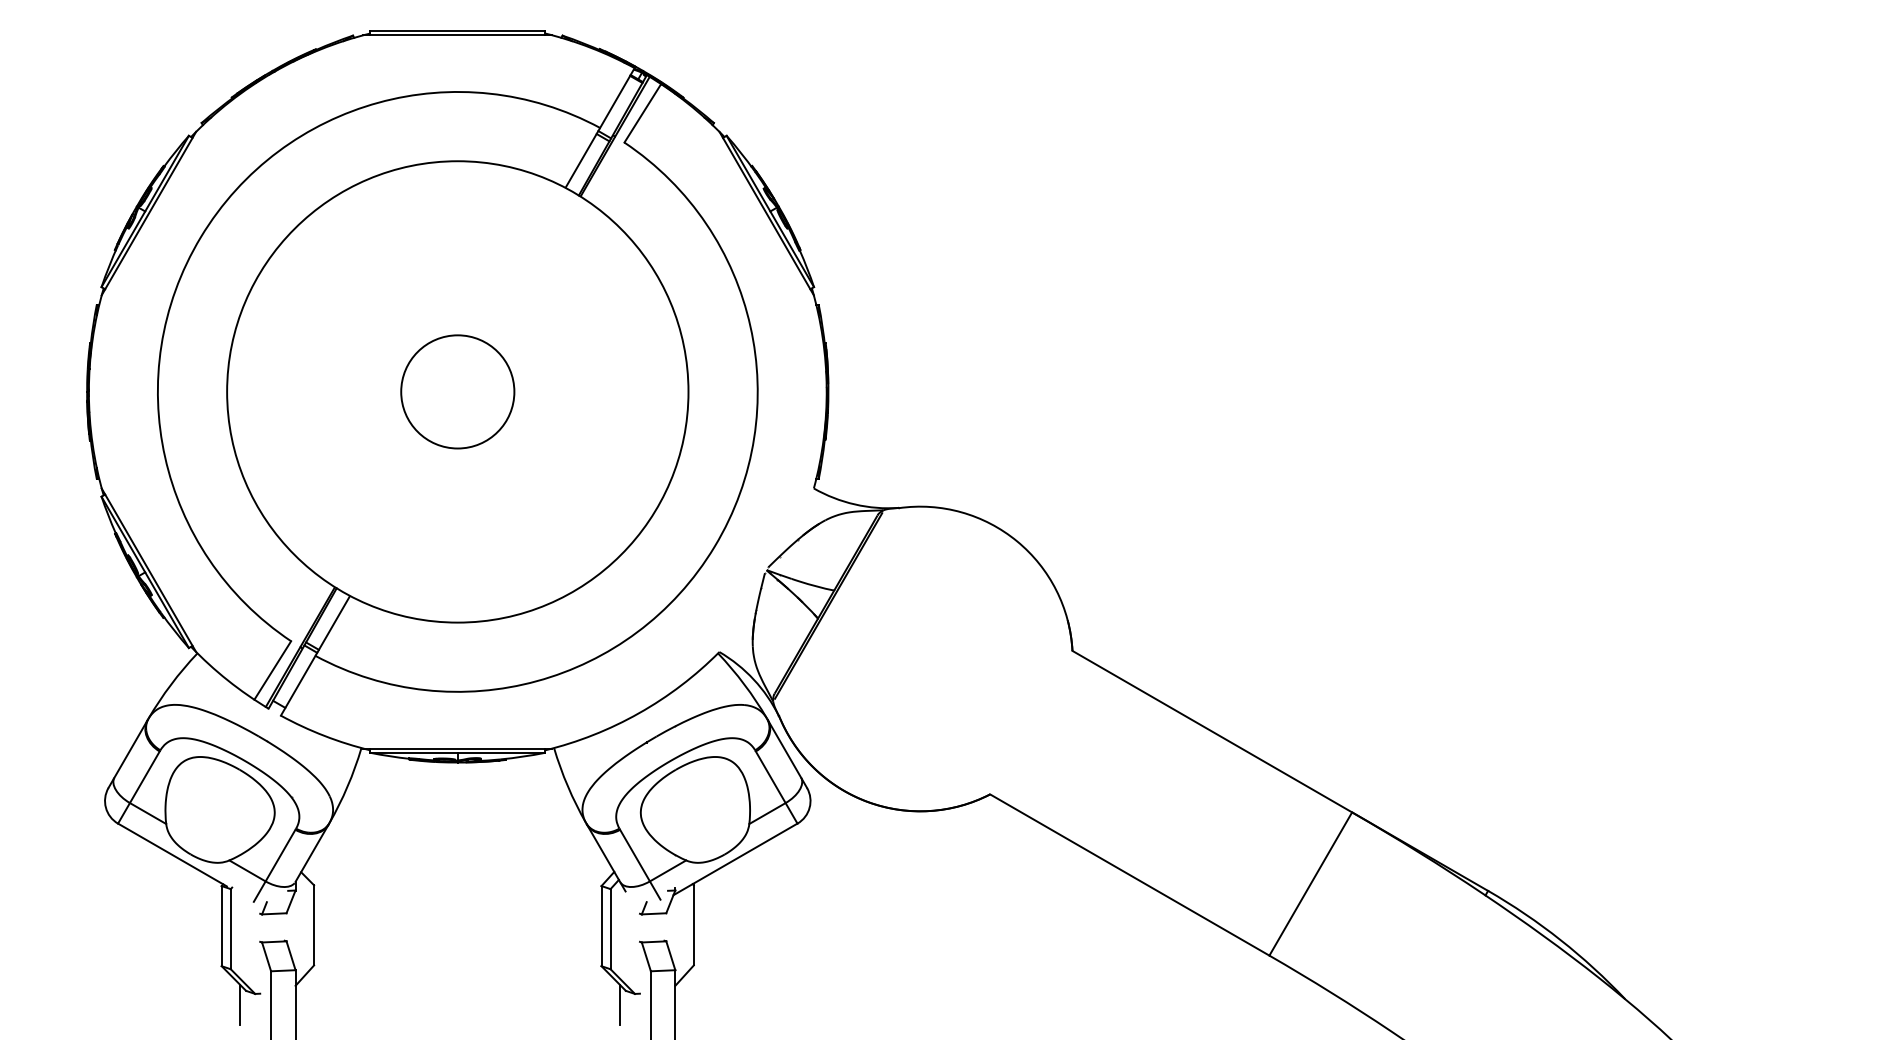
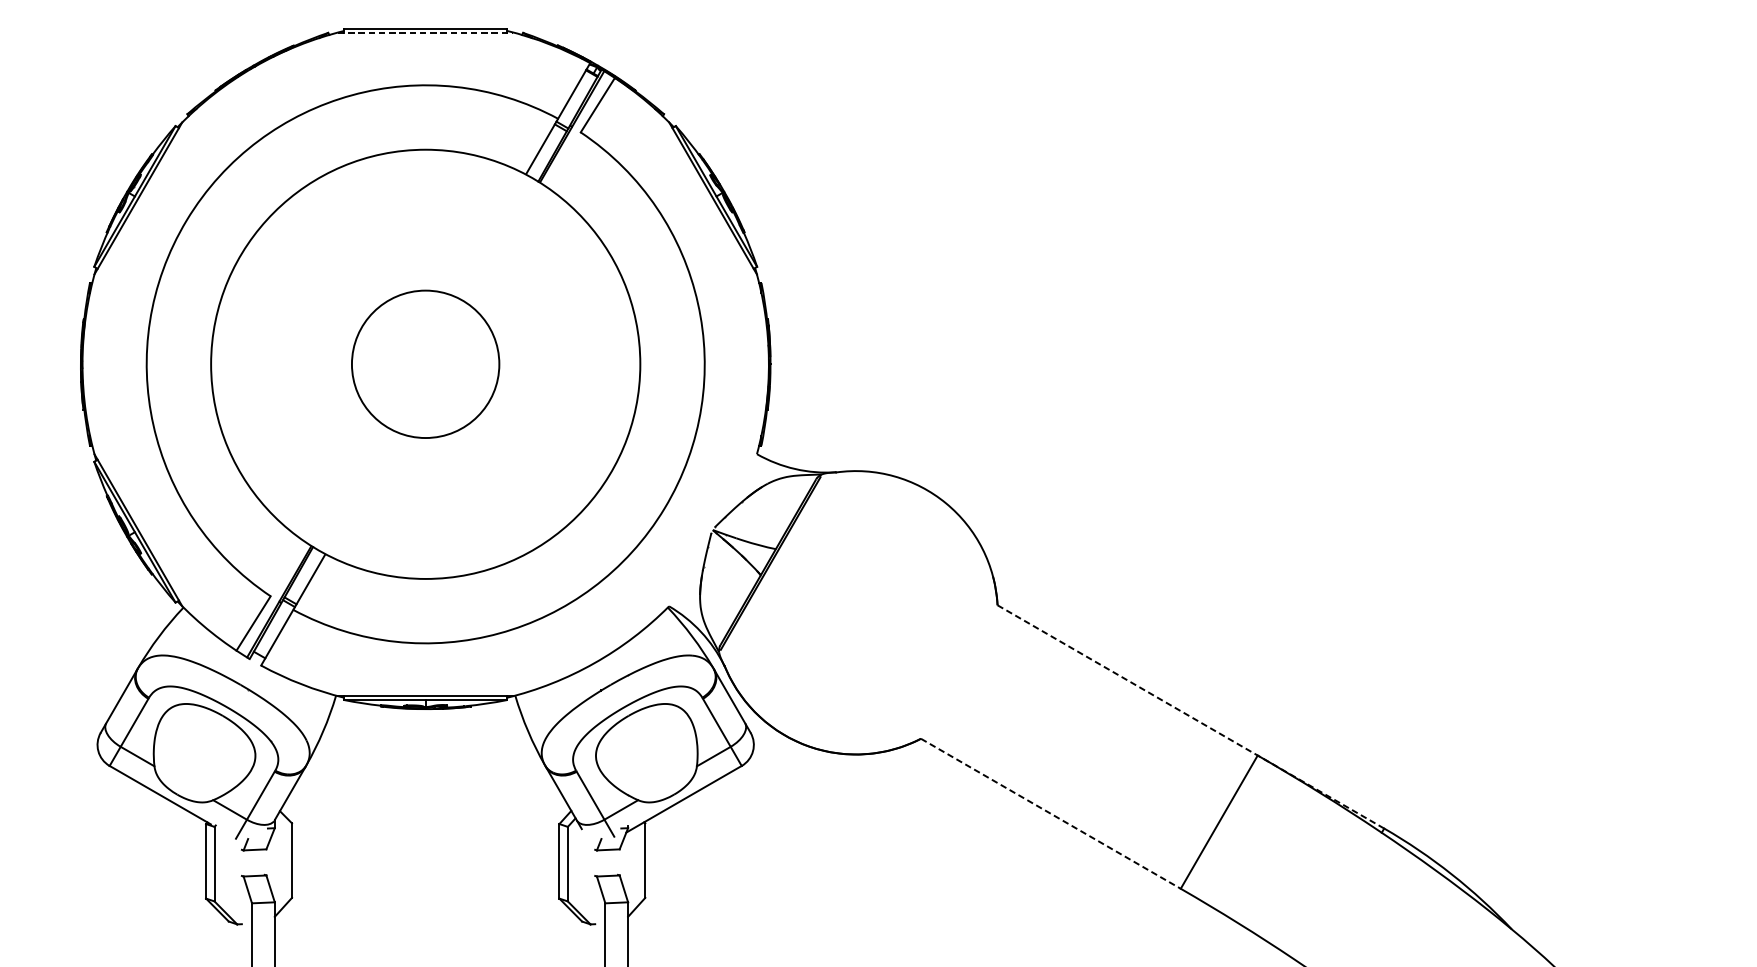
line: (458, 35) -> (426, 32), solid -> dashed
circle: (457, 391) -> (425, 363), size x1.4
line: (1280, 770) -> (1191, 716), solid -> dashed
line: (1130, 875) -> (1051, 814), solid -> dashed
line: (240, 1004) -> (223, 934), removed
line: (619, 1004) -> (576, 934), removed

